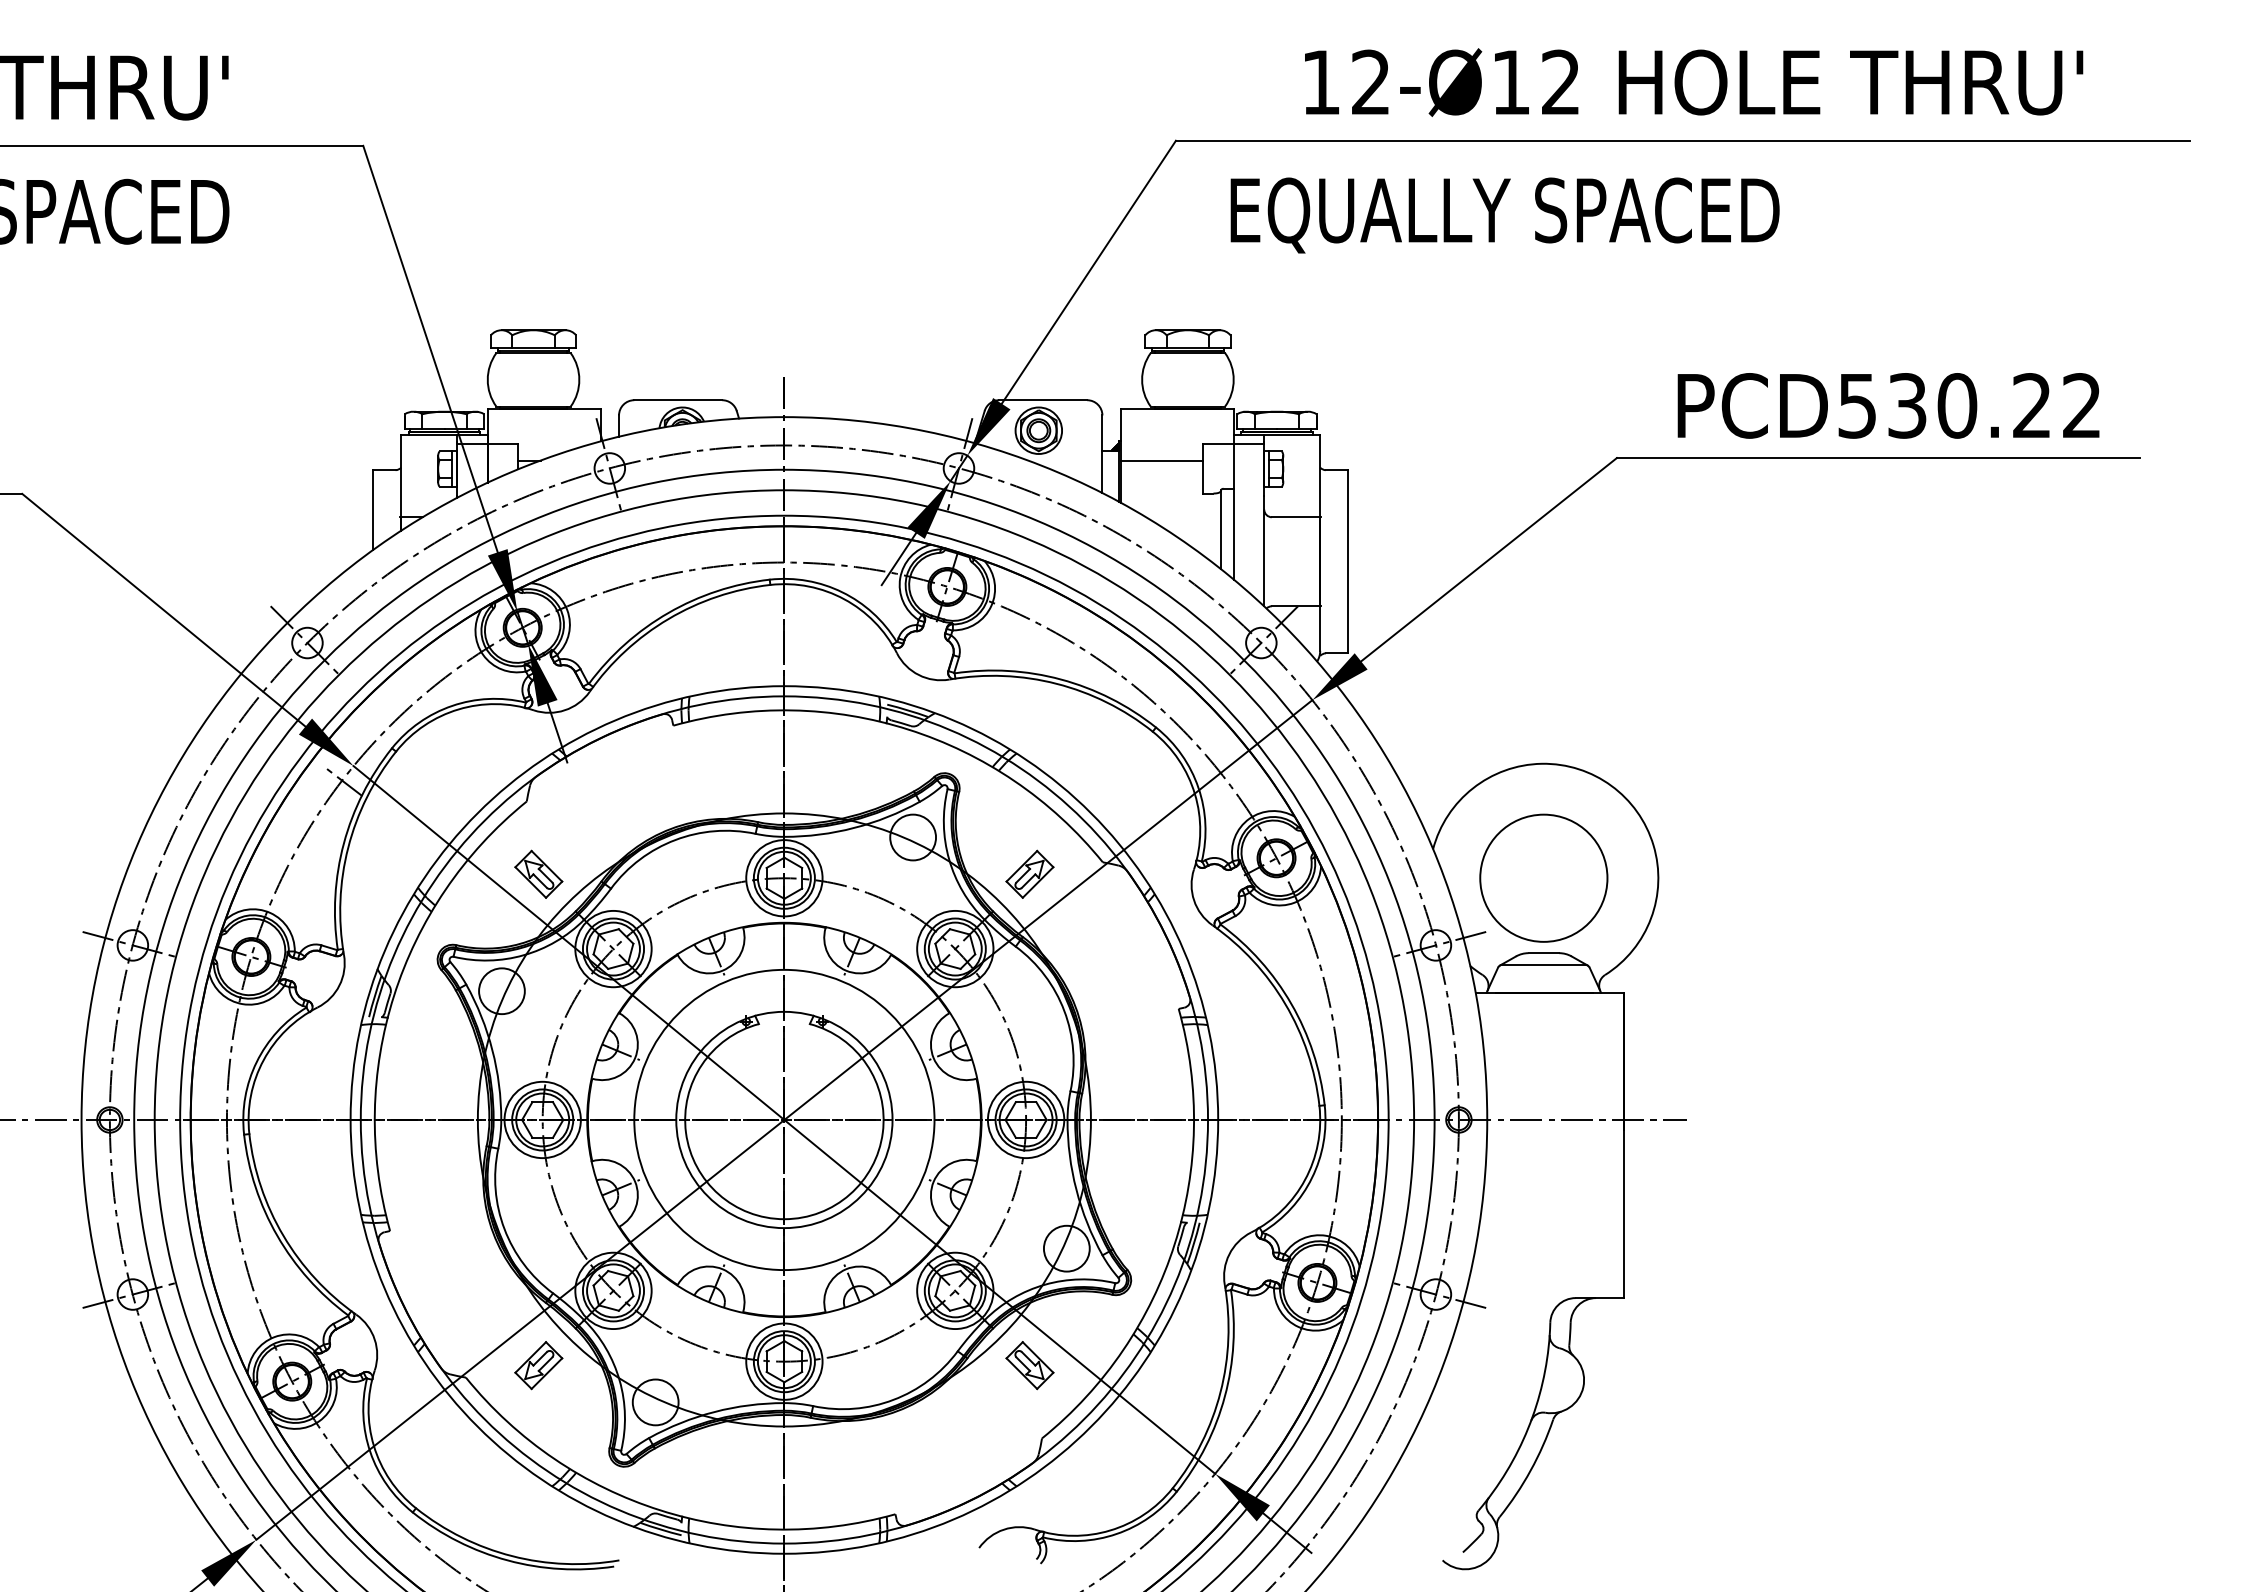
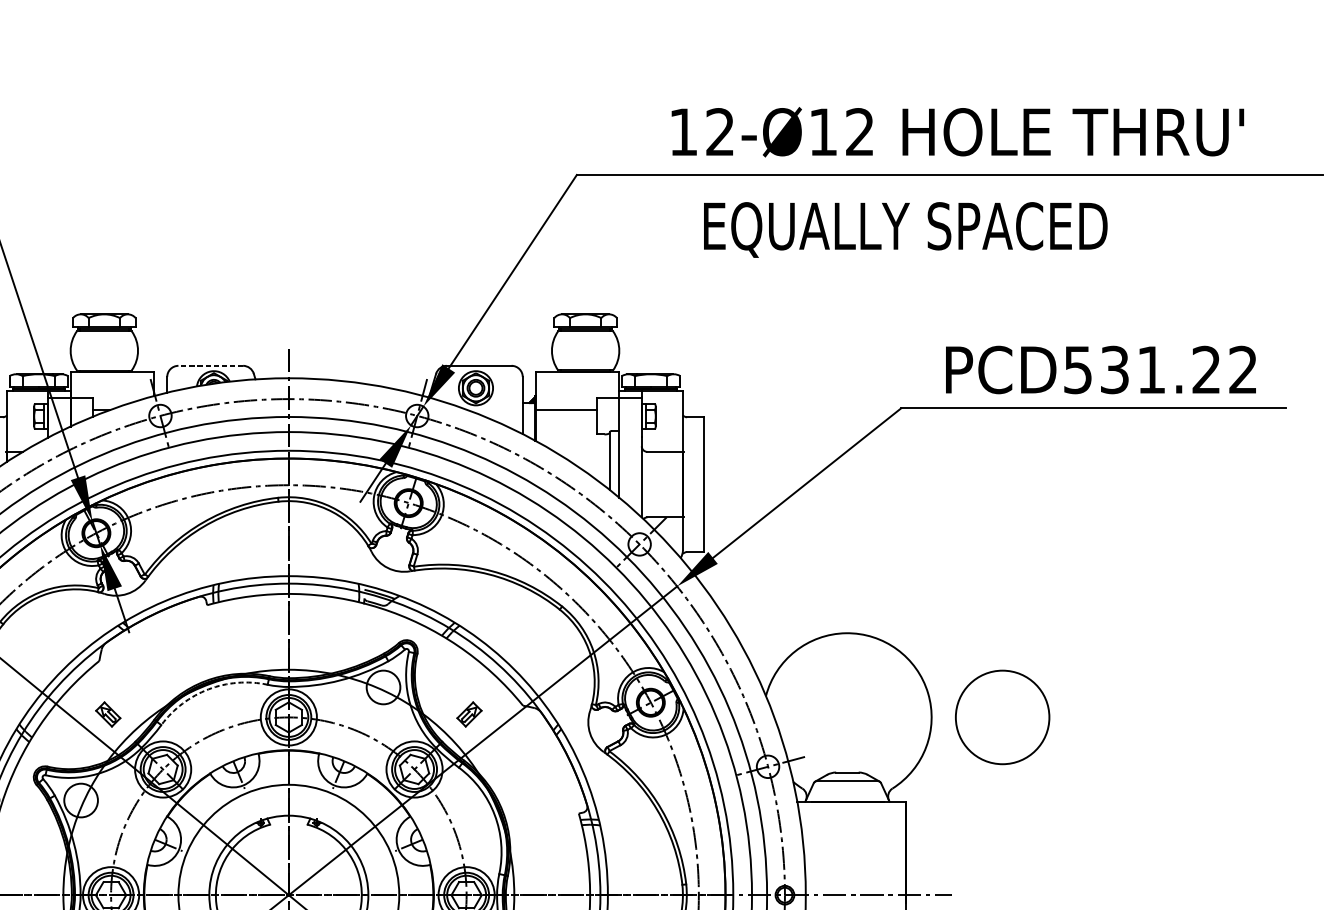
text: (1504, 215) -> (905, 229), moved
line: (678, 400) -> (210, 366), solid -> dashed
text: (1957, 405) -> (1151, 369), PCD530.22 -> PCD531.22
arc: (675, 840) -> (208, 689), solid -> dashed
part: (538, 873) -> (107, 713), size x0.7
part: (1029, 873) -> (469, 713), size x0.7
circle: (1543, 877) -> (1002, 716), moved

